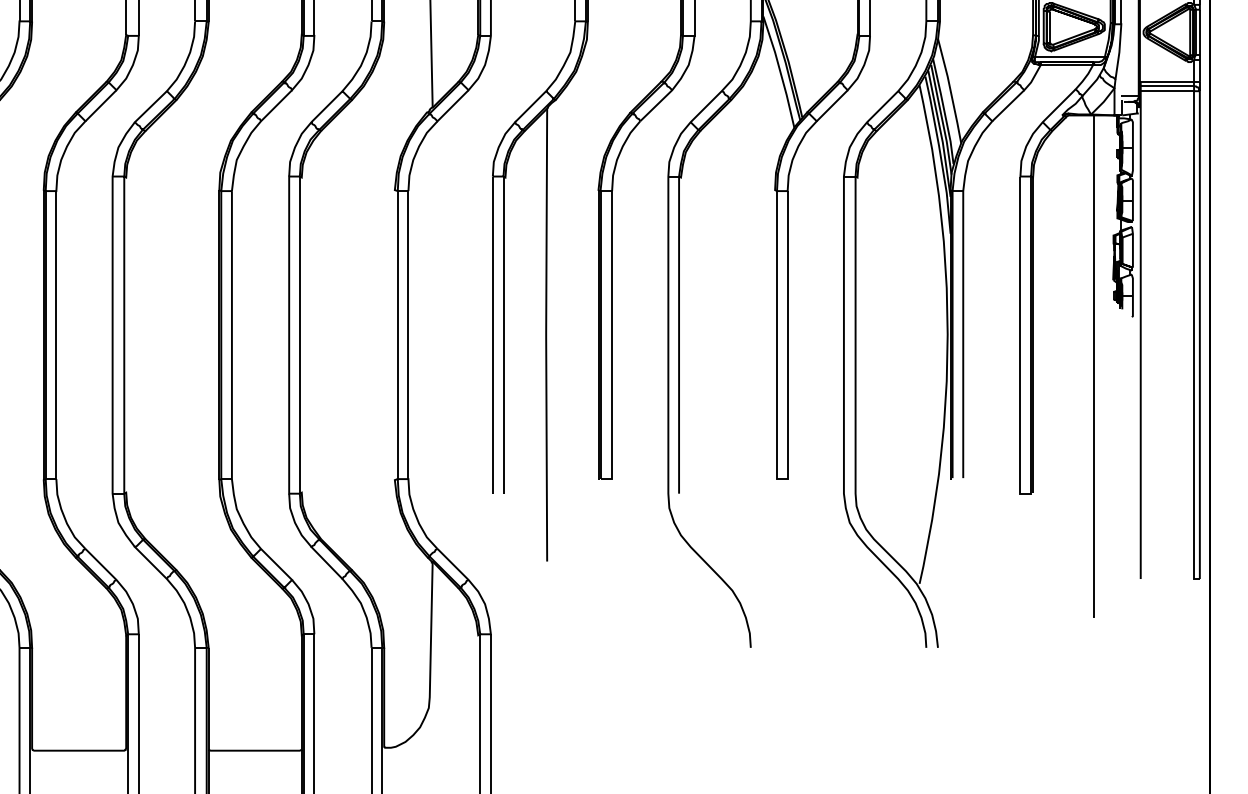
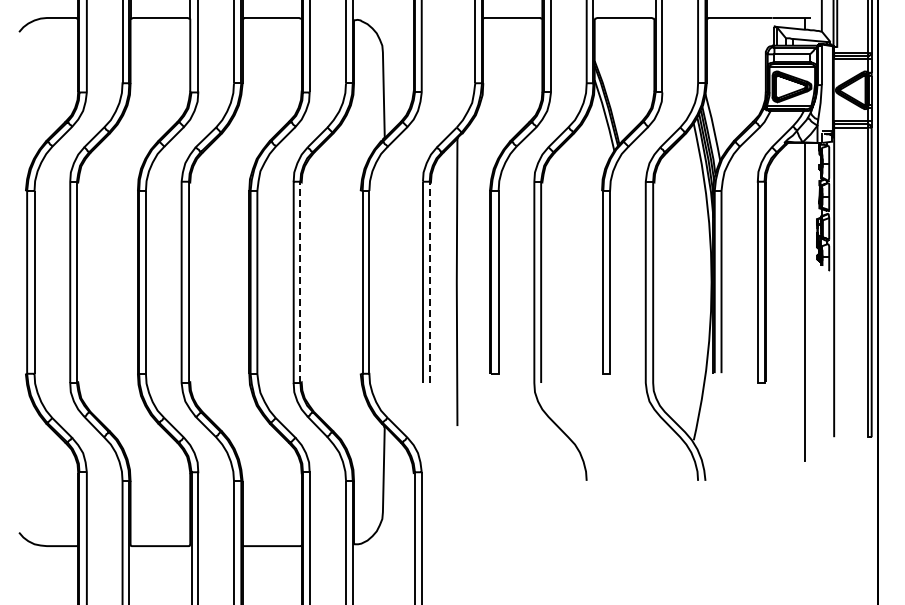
line: (299, 335) -> (300, 282), solid -> dashed
line: (503, 335) -> (429, 282), solid -> dashed

